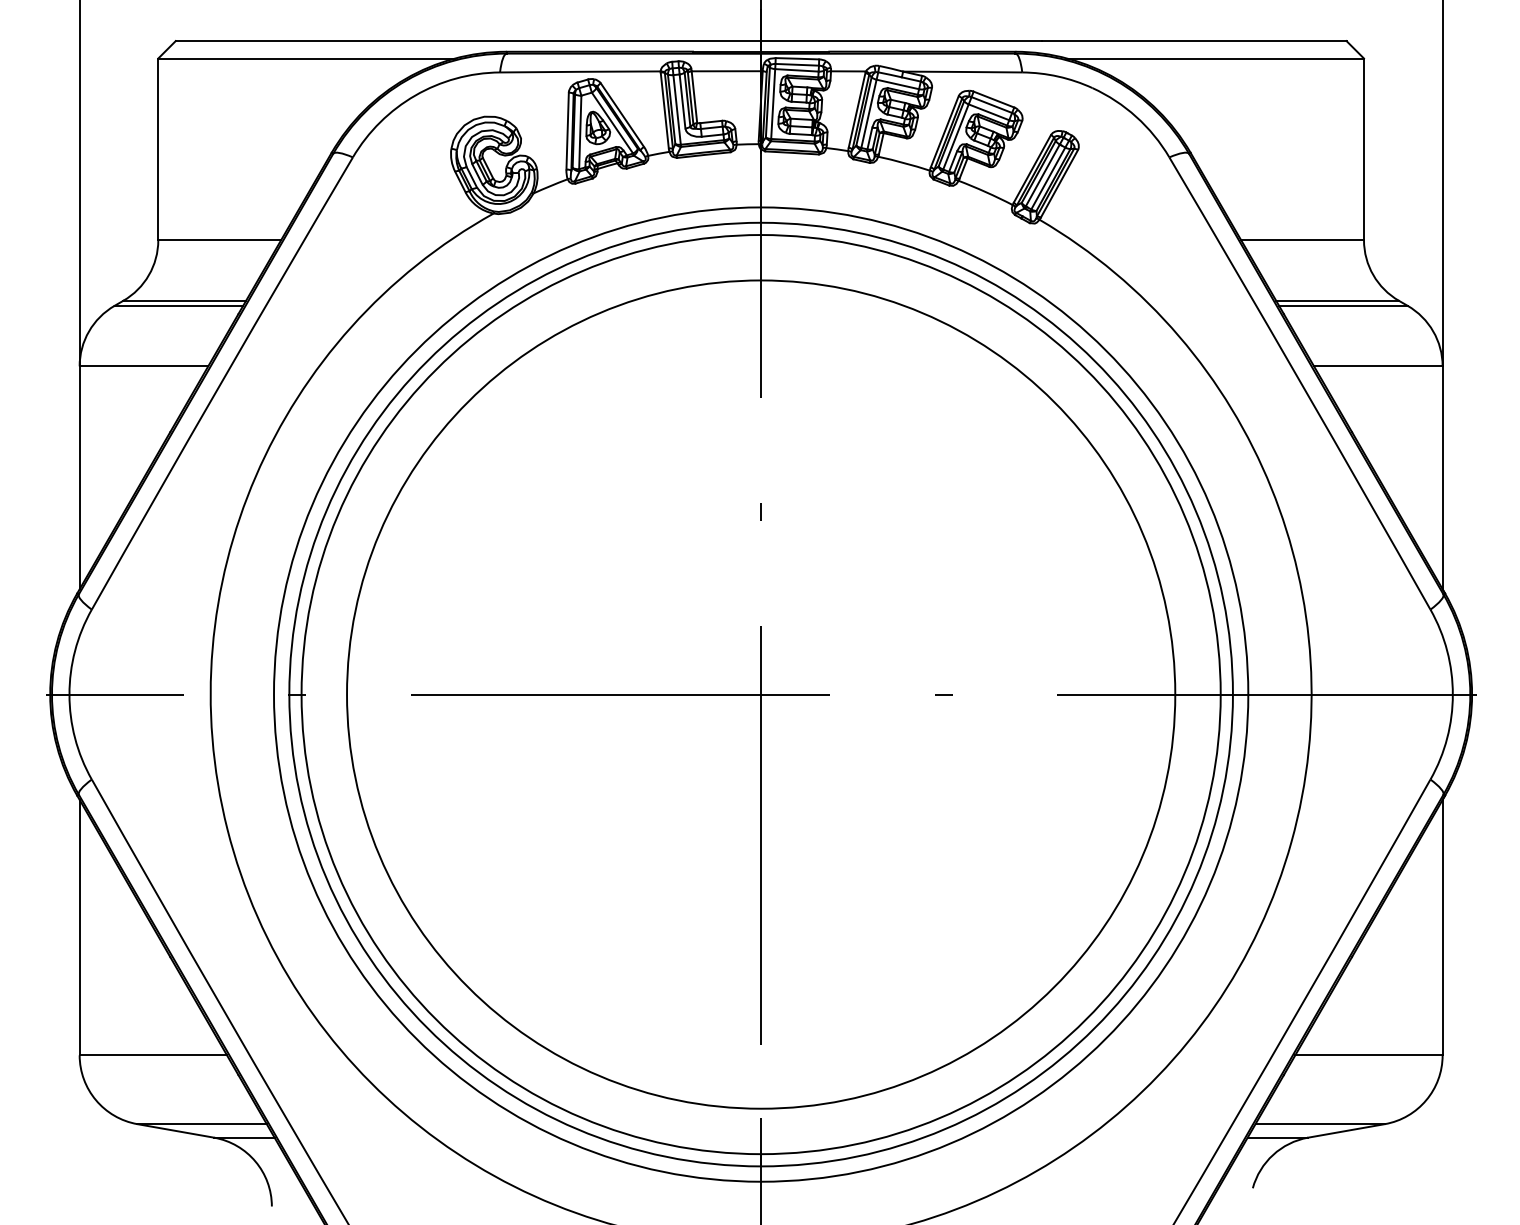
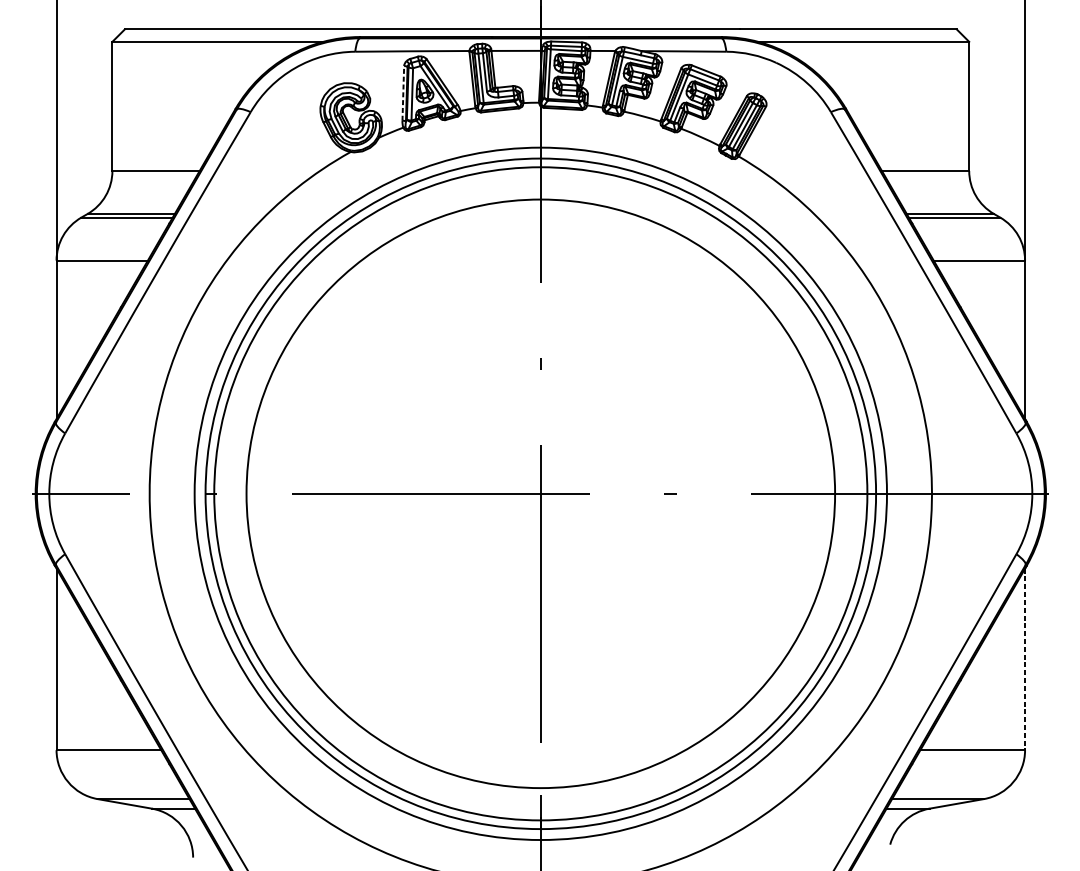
line: (567, 130) -> (403, 92), solid -> dashed
line: (1442, 927) -> (1024, 659), solid -> dashed

